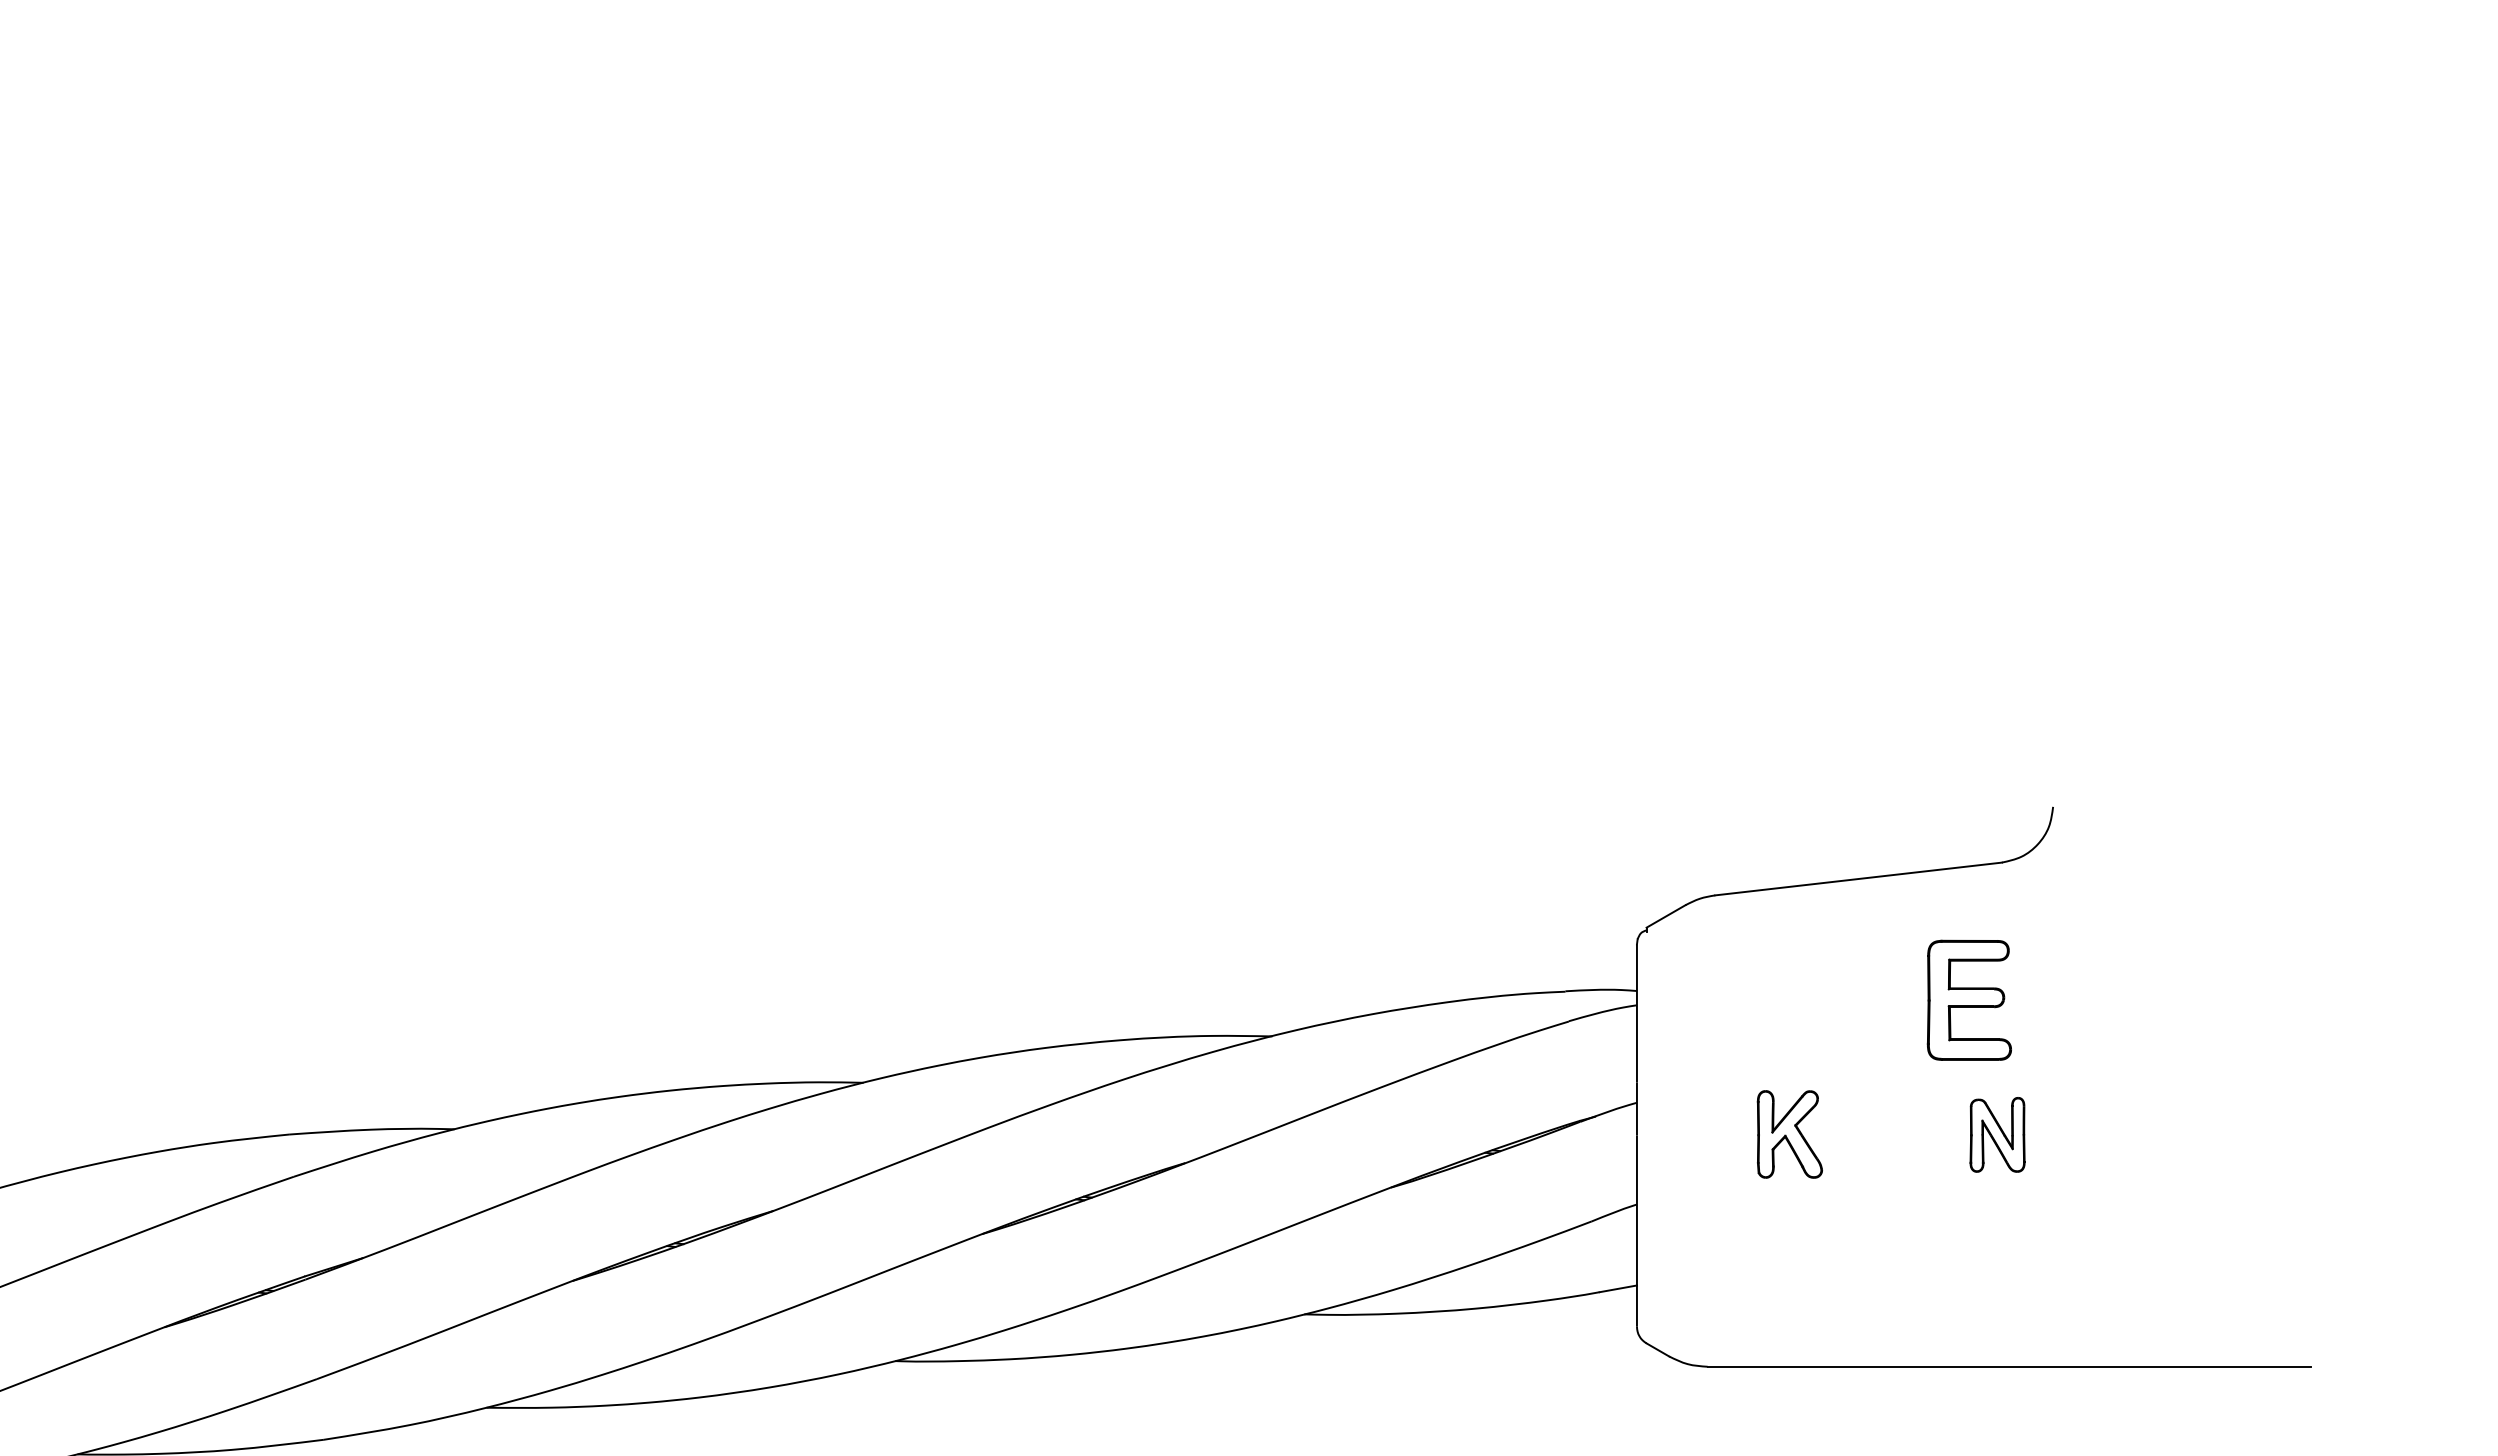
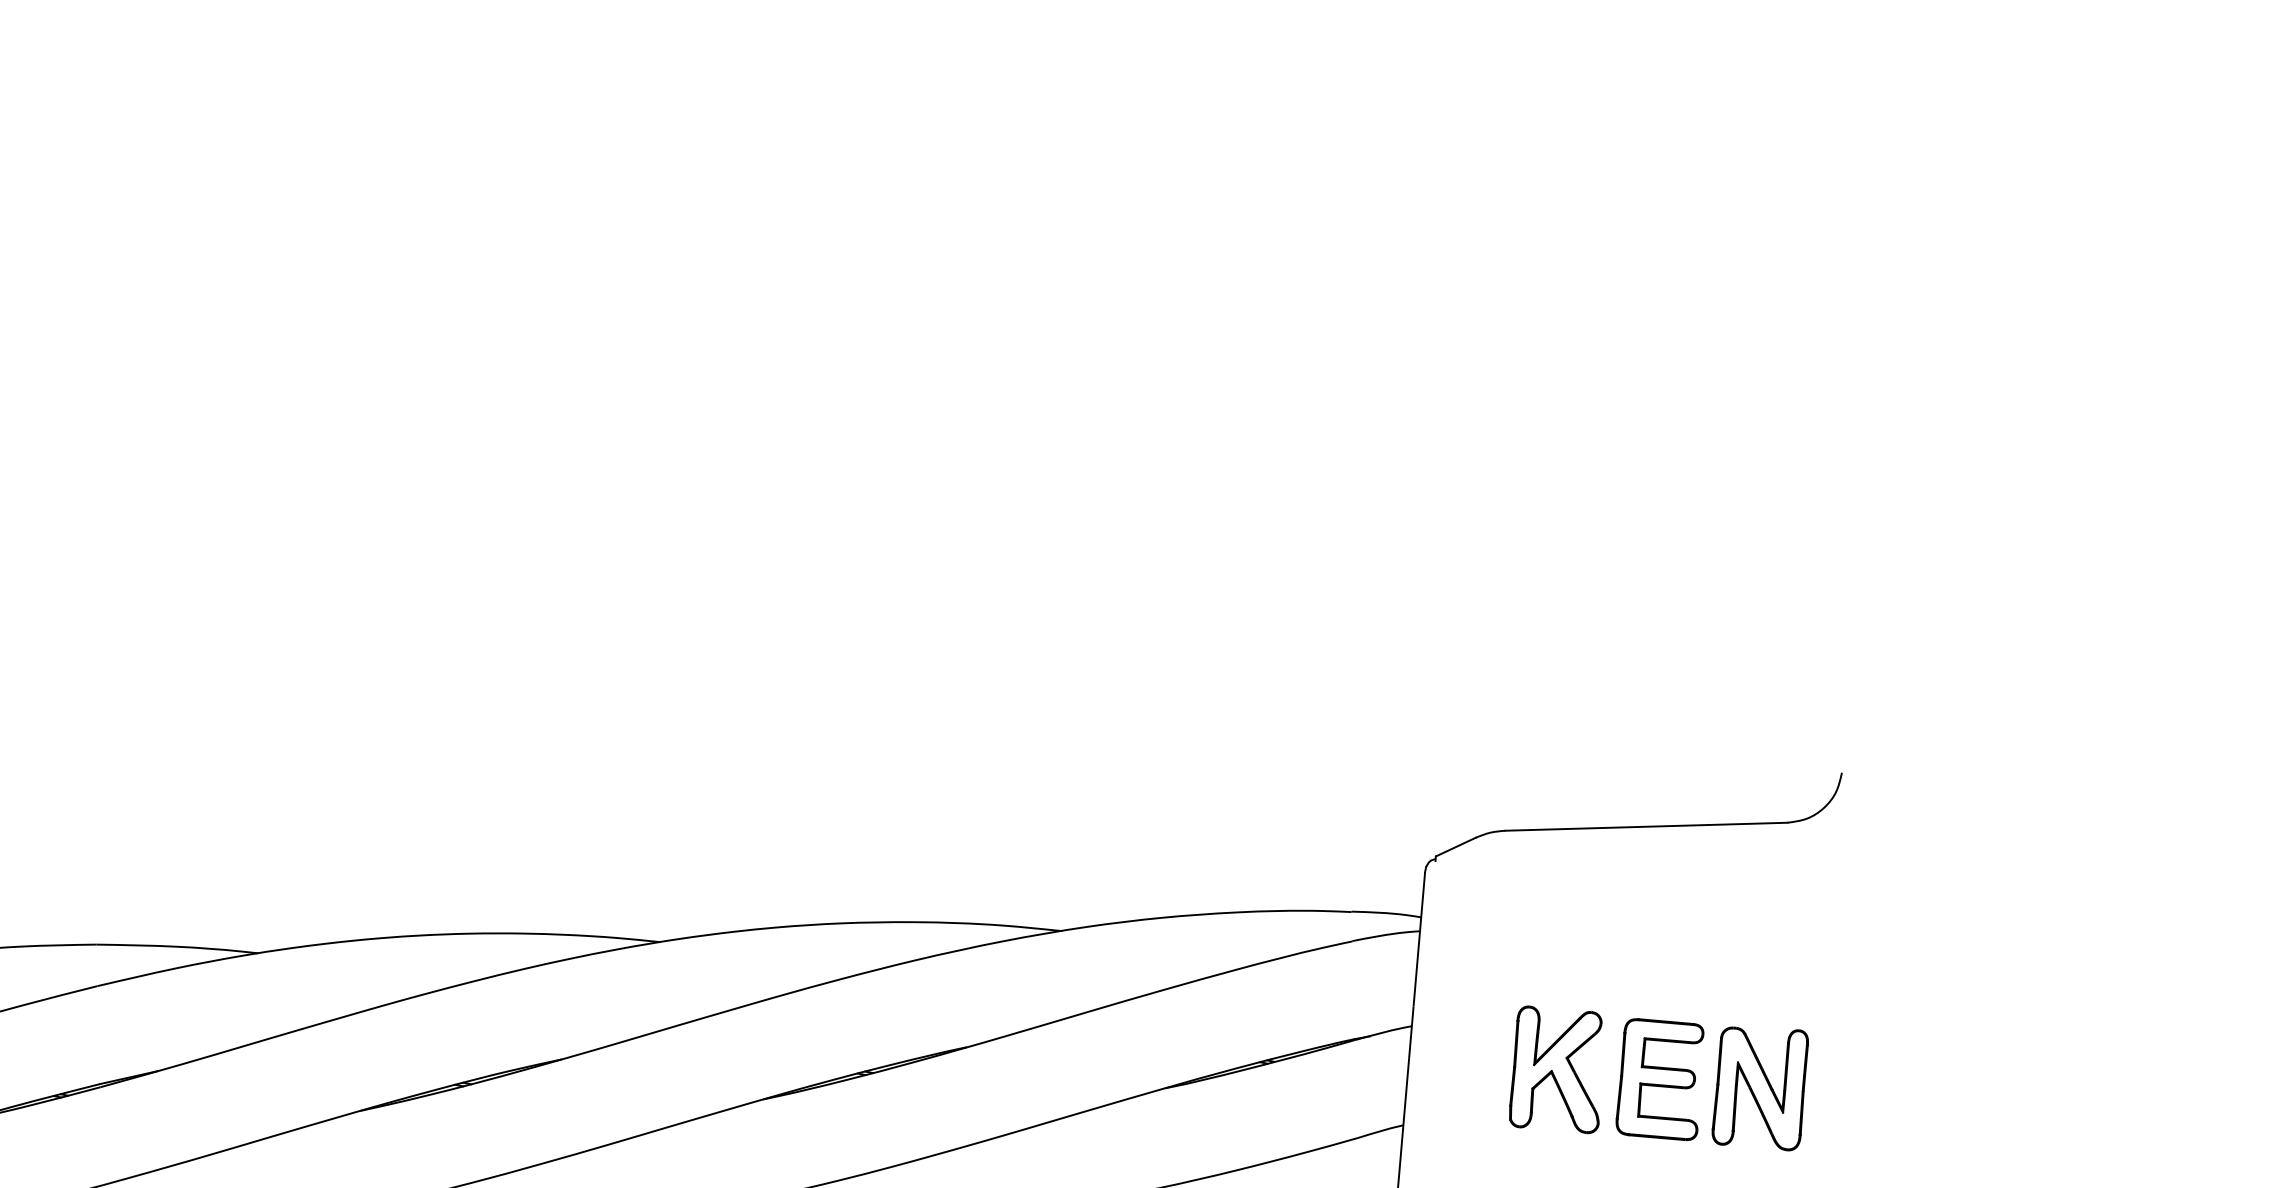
part: (1968, 999) -> (1660, 1078), moved
part: (1789, 1134) -> (1557, 1069), size x1.43
part: (1997, 1134) -> (1760, 1087), size x1.67

